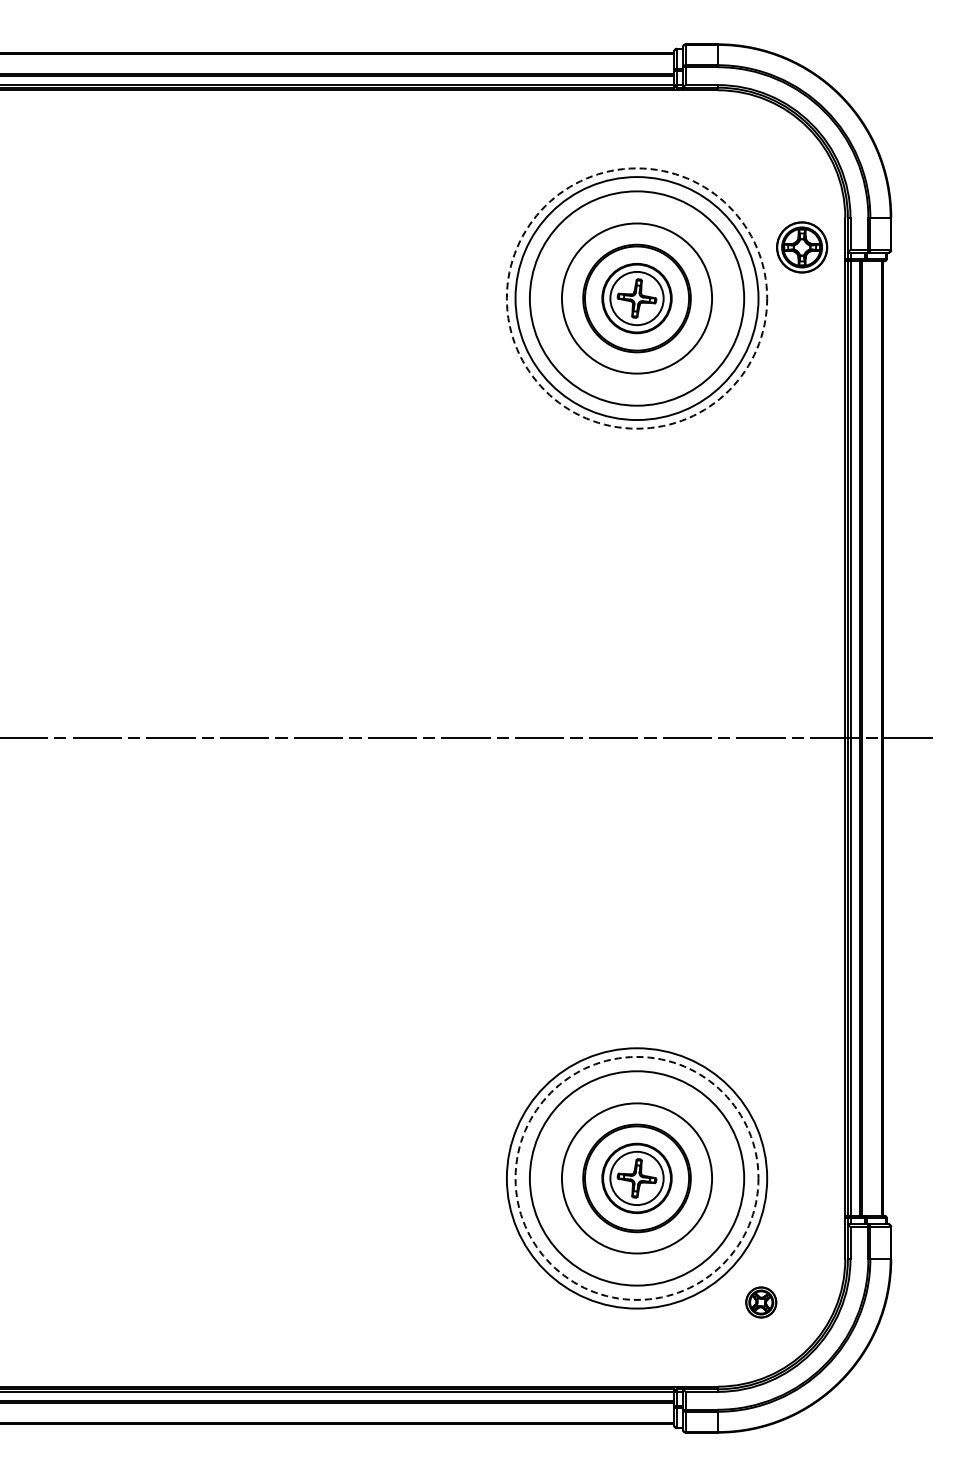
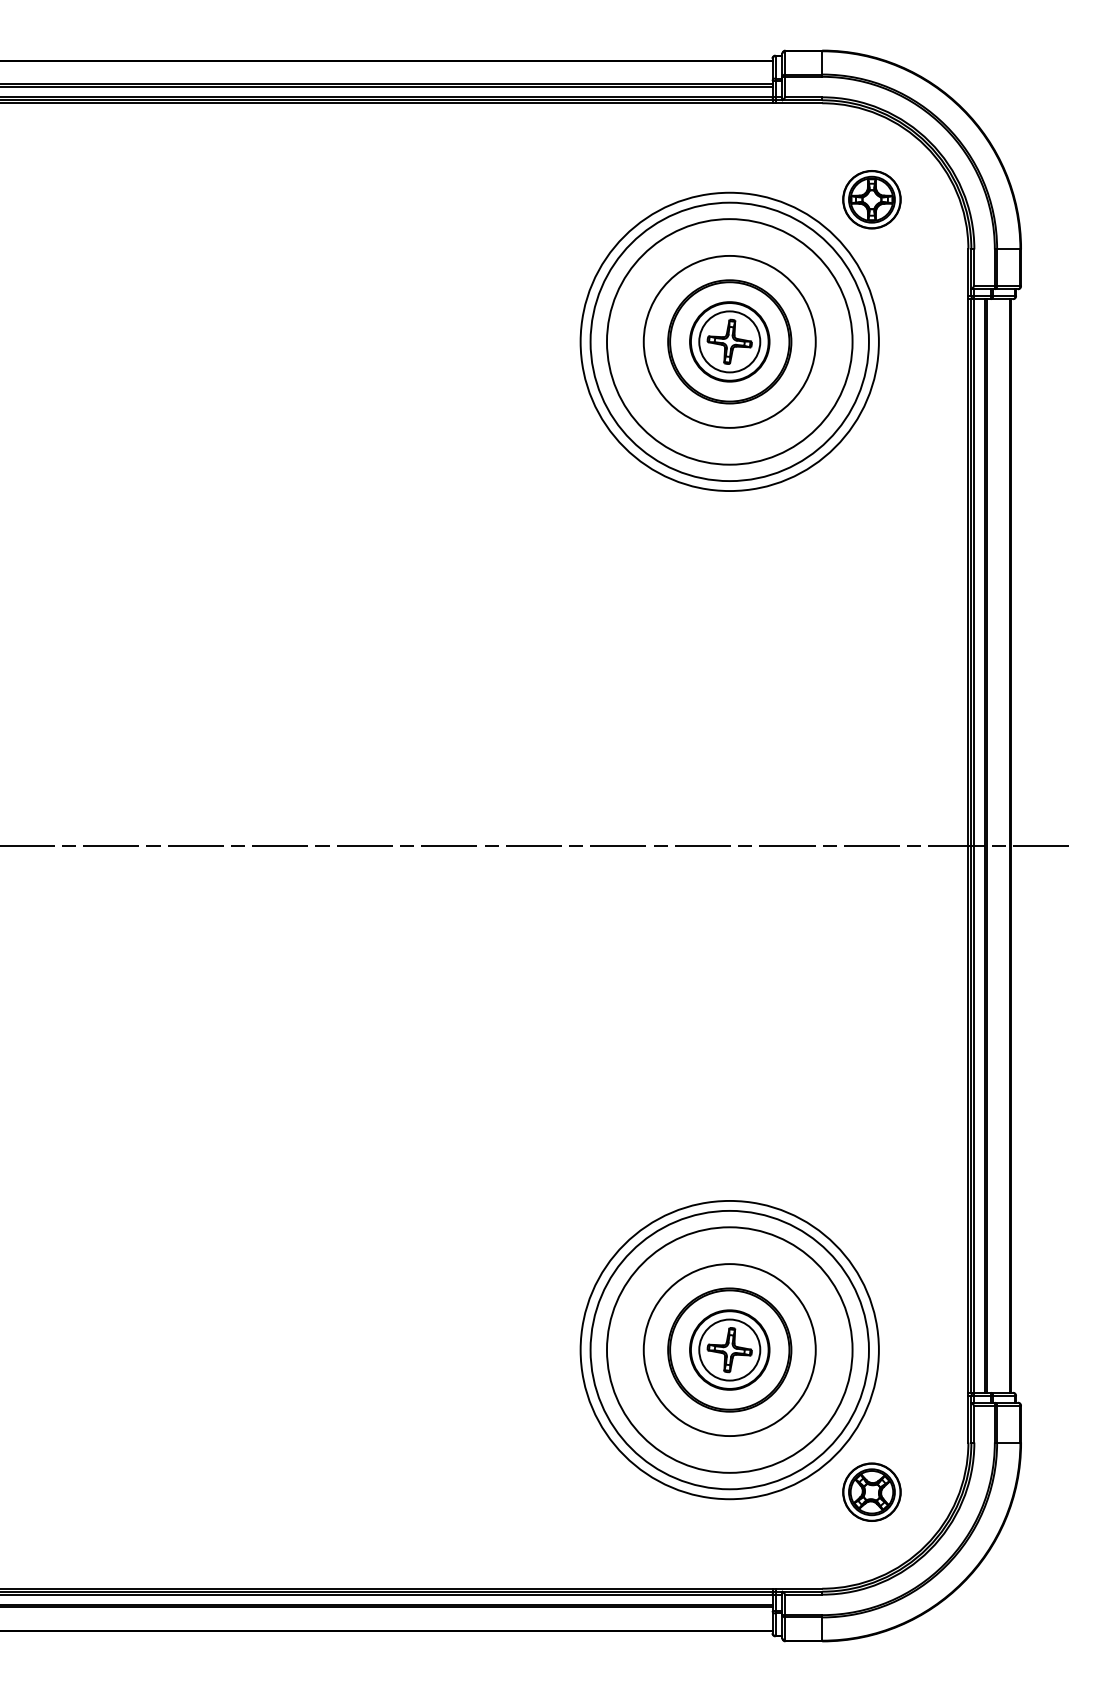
part: (802, 247) -> (872, 199), moved
circle: (636, 298) -> (729, 341), dashed -> solid
circle: (636, 1177) -> (729, 1349), dashed -> solid
part: (761, 1302) -> (872, 1492), size x1.67

